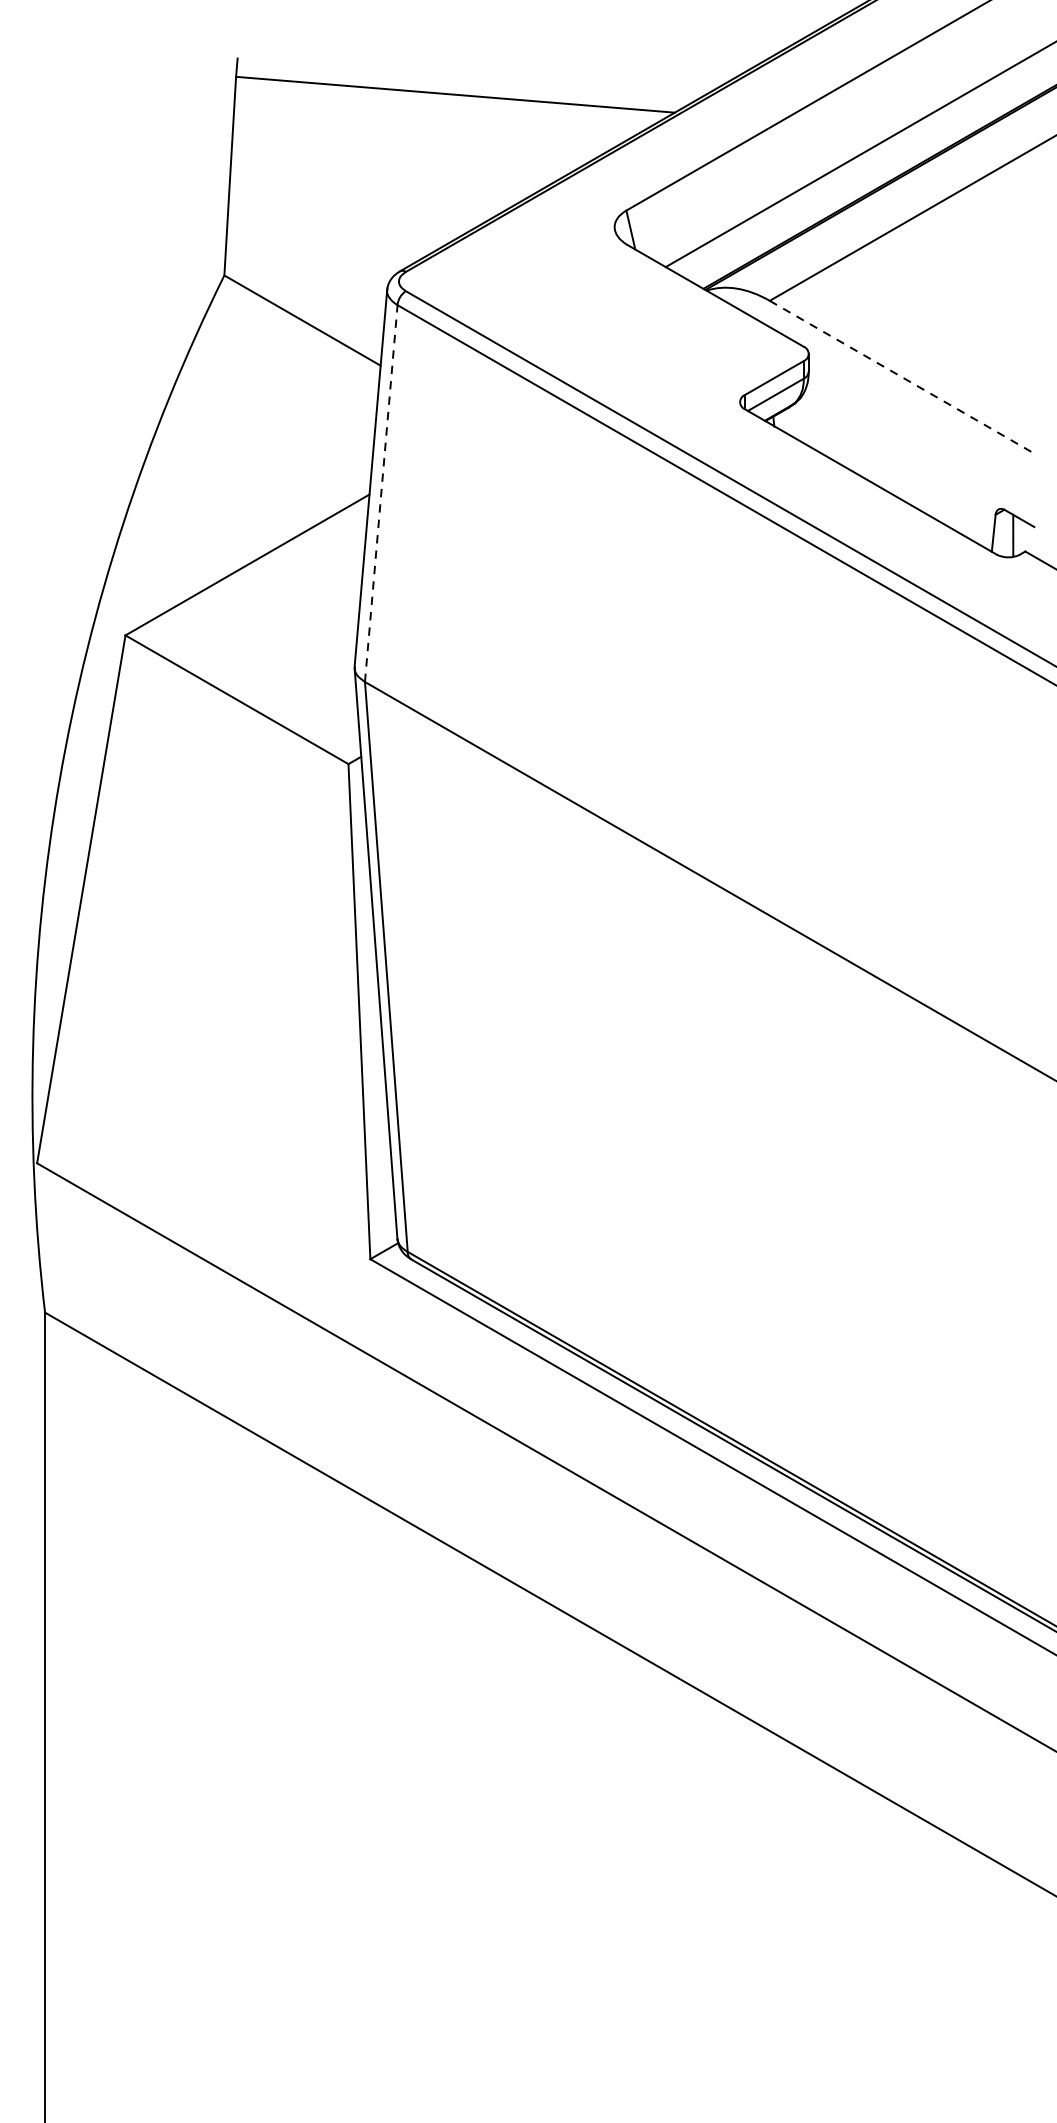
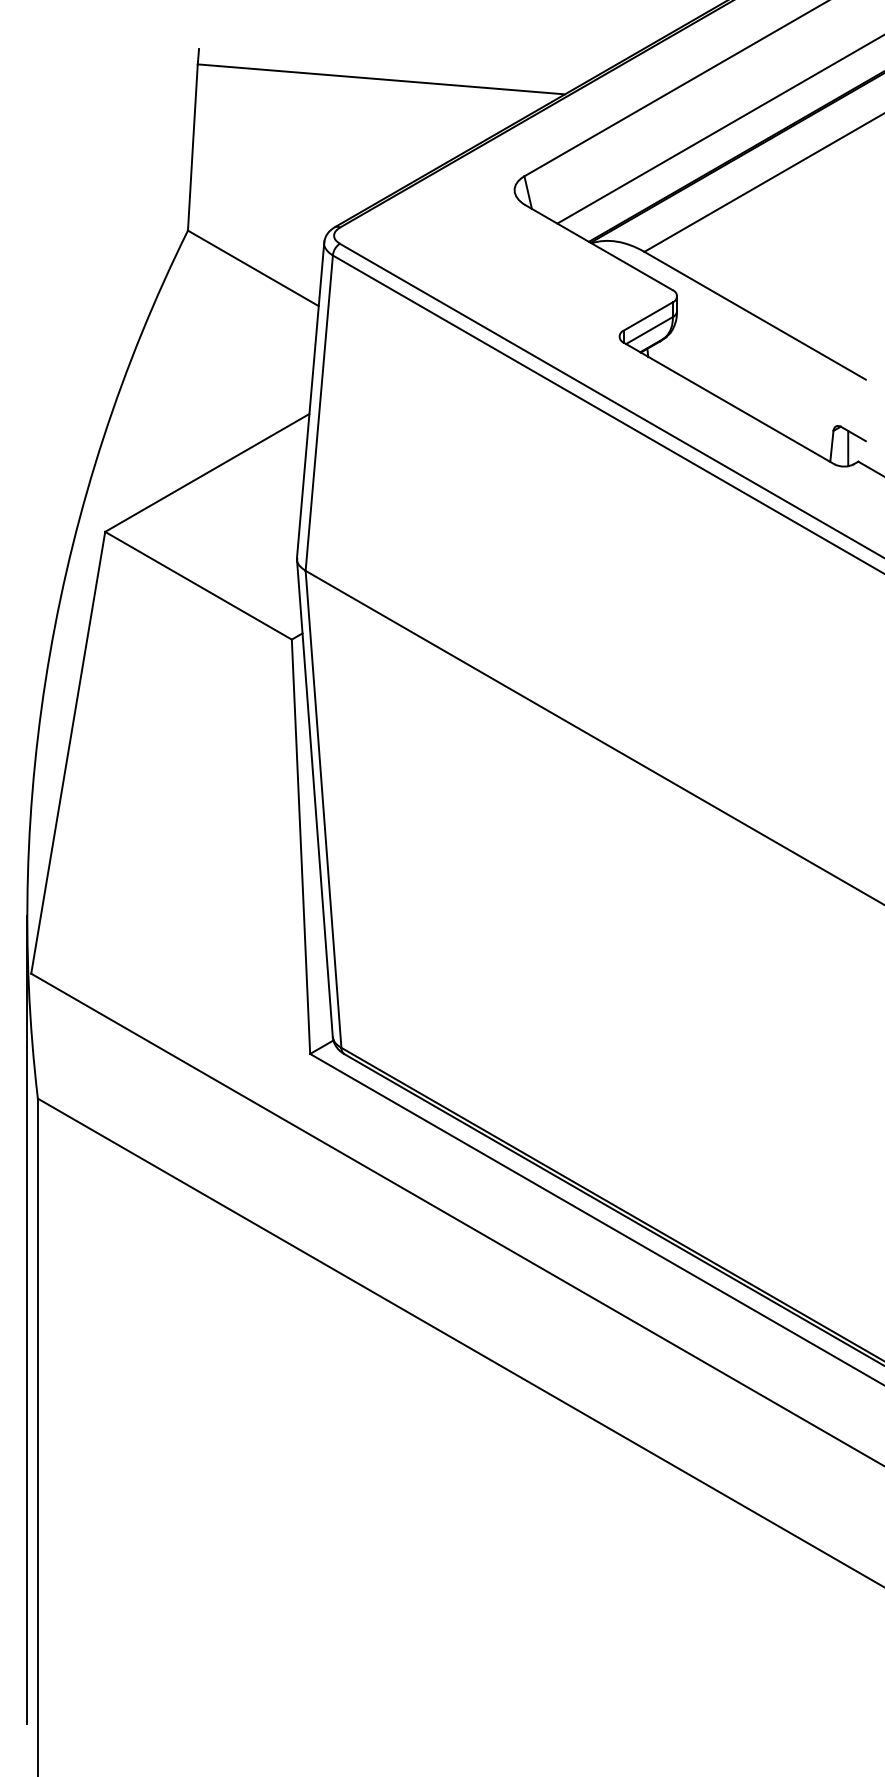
line: (902, 376) -> (755, 315), dashed -> solid
line: (381, 492) -> (319, 412), dashed -> solid
line: (31, 1576) -> (26, 1319), added

